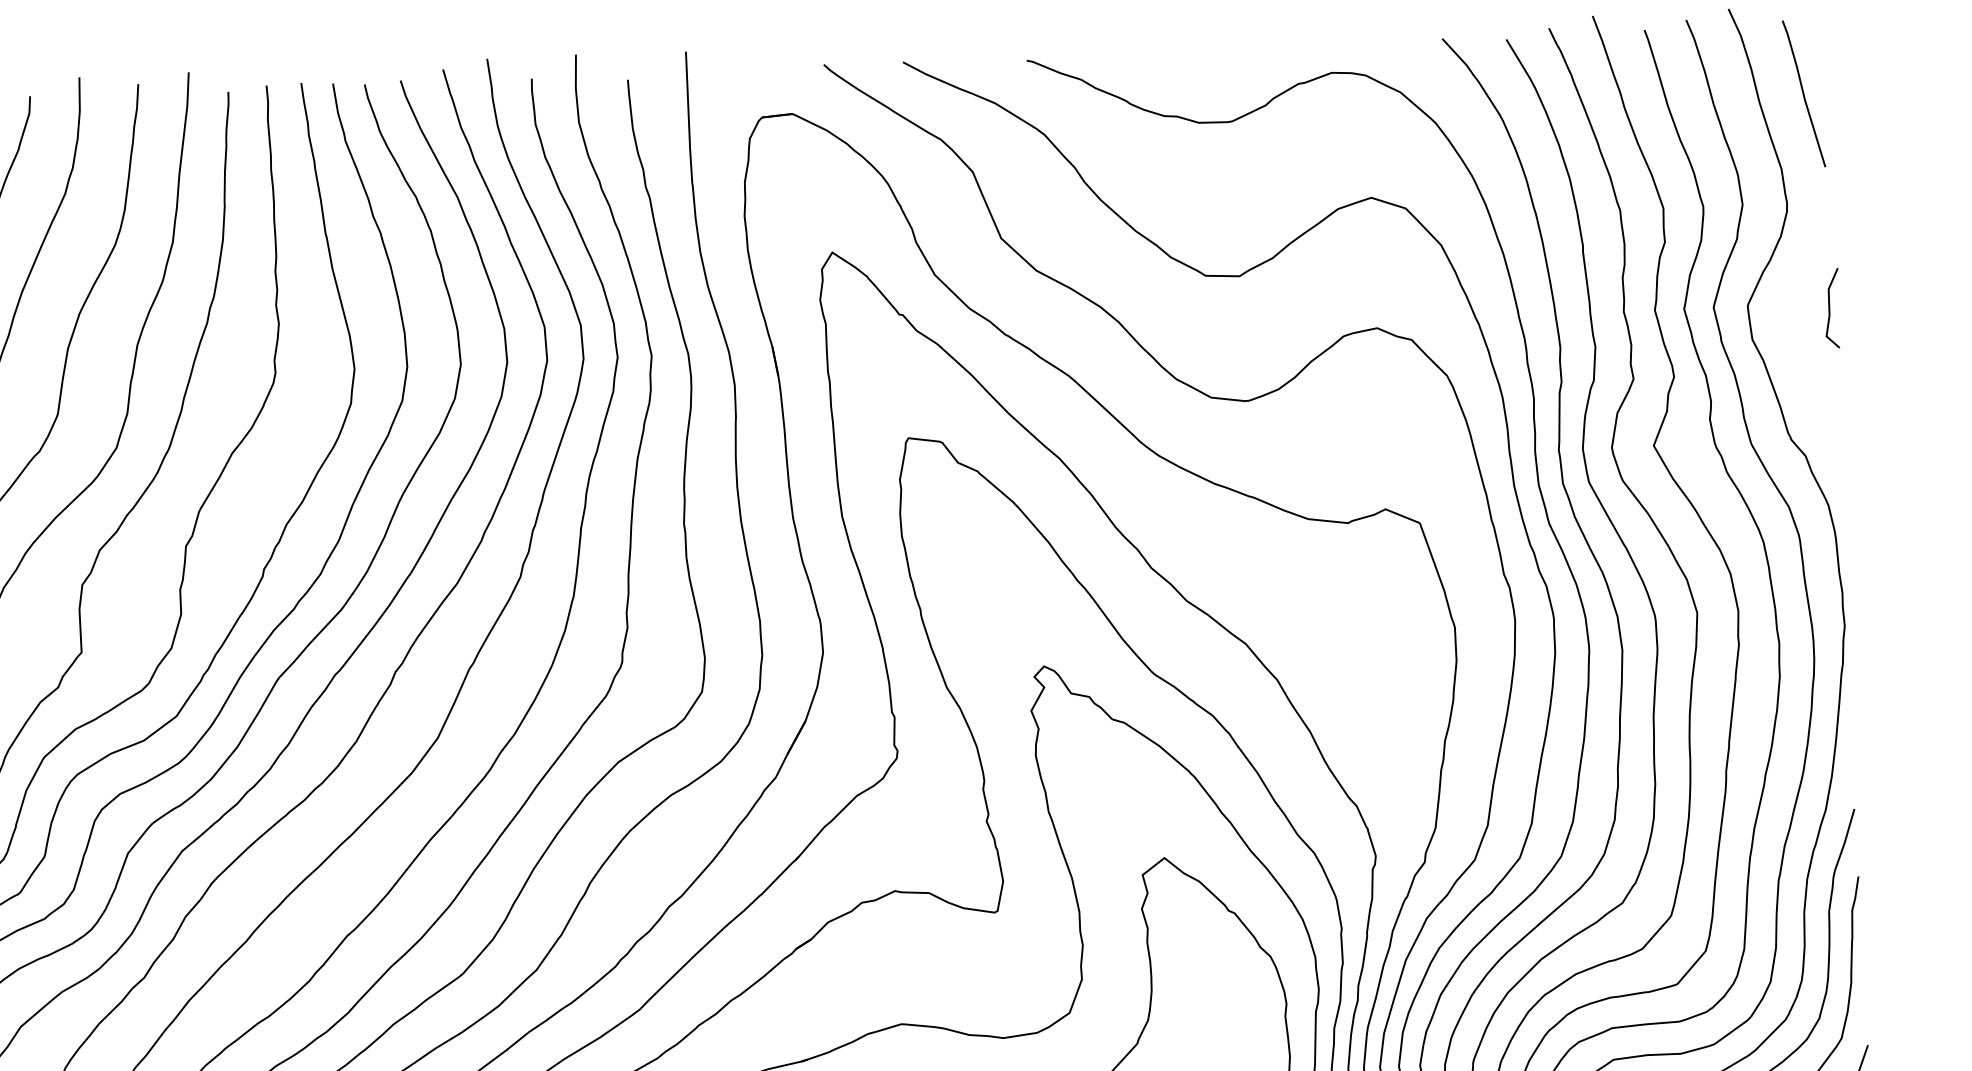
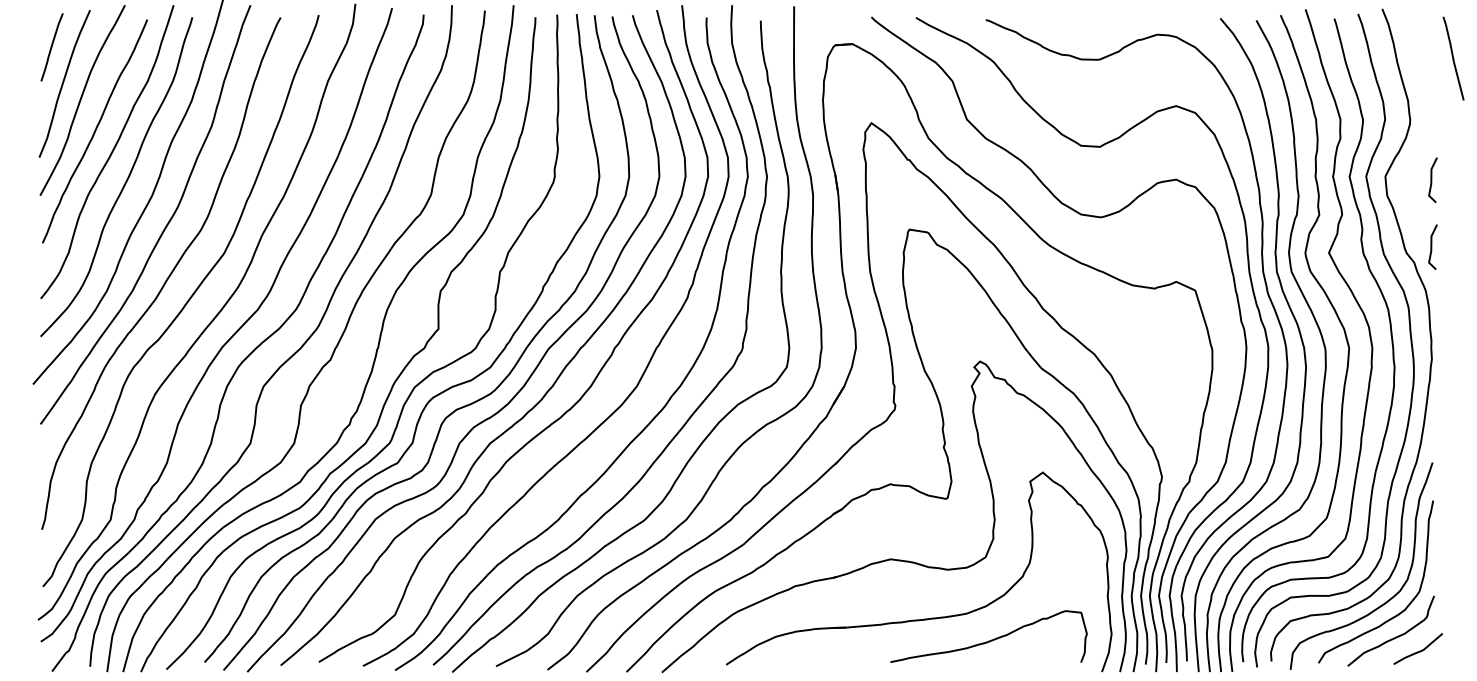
line: (1803, 93) -> (1453, 58), moved
line: (1836, 426) -> (1432, 246), added

